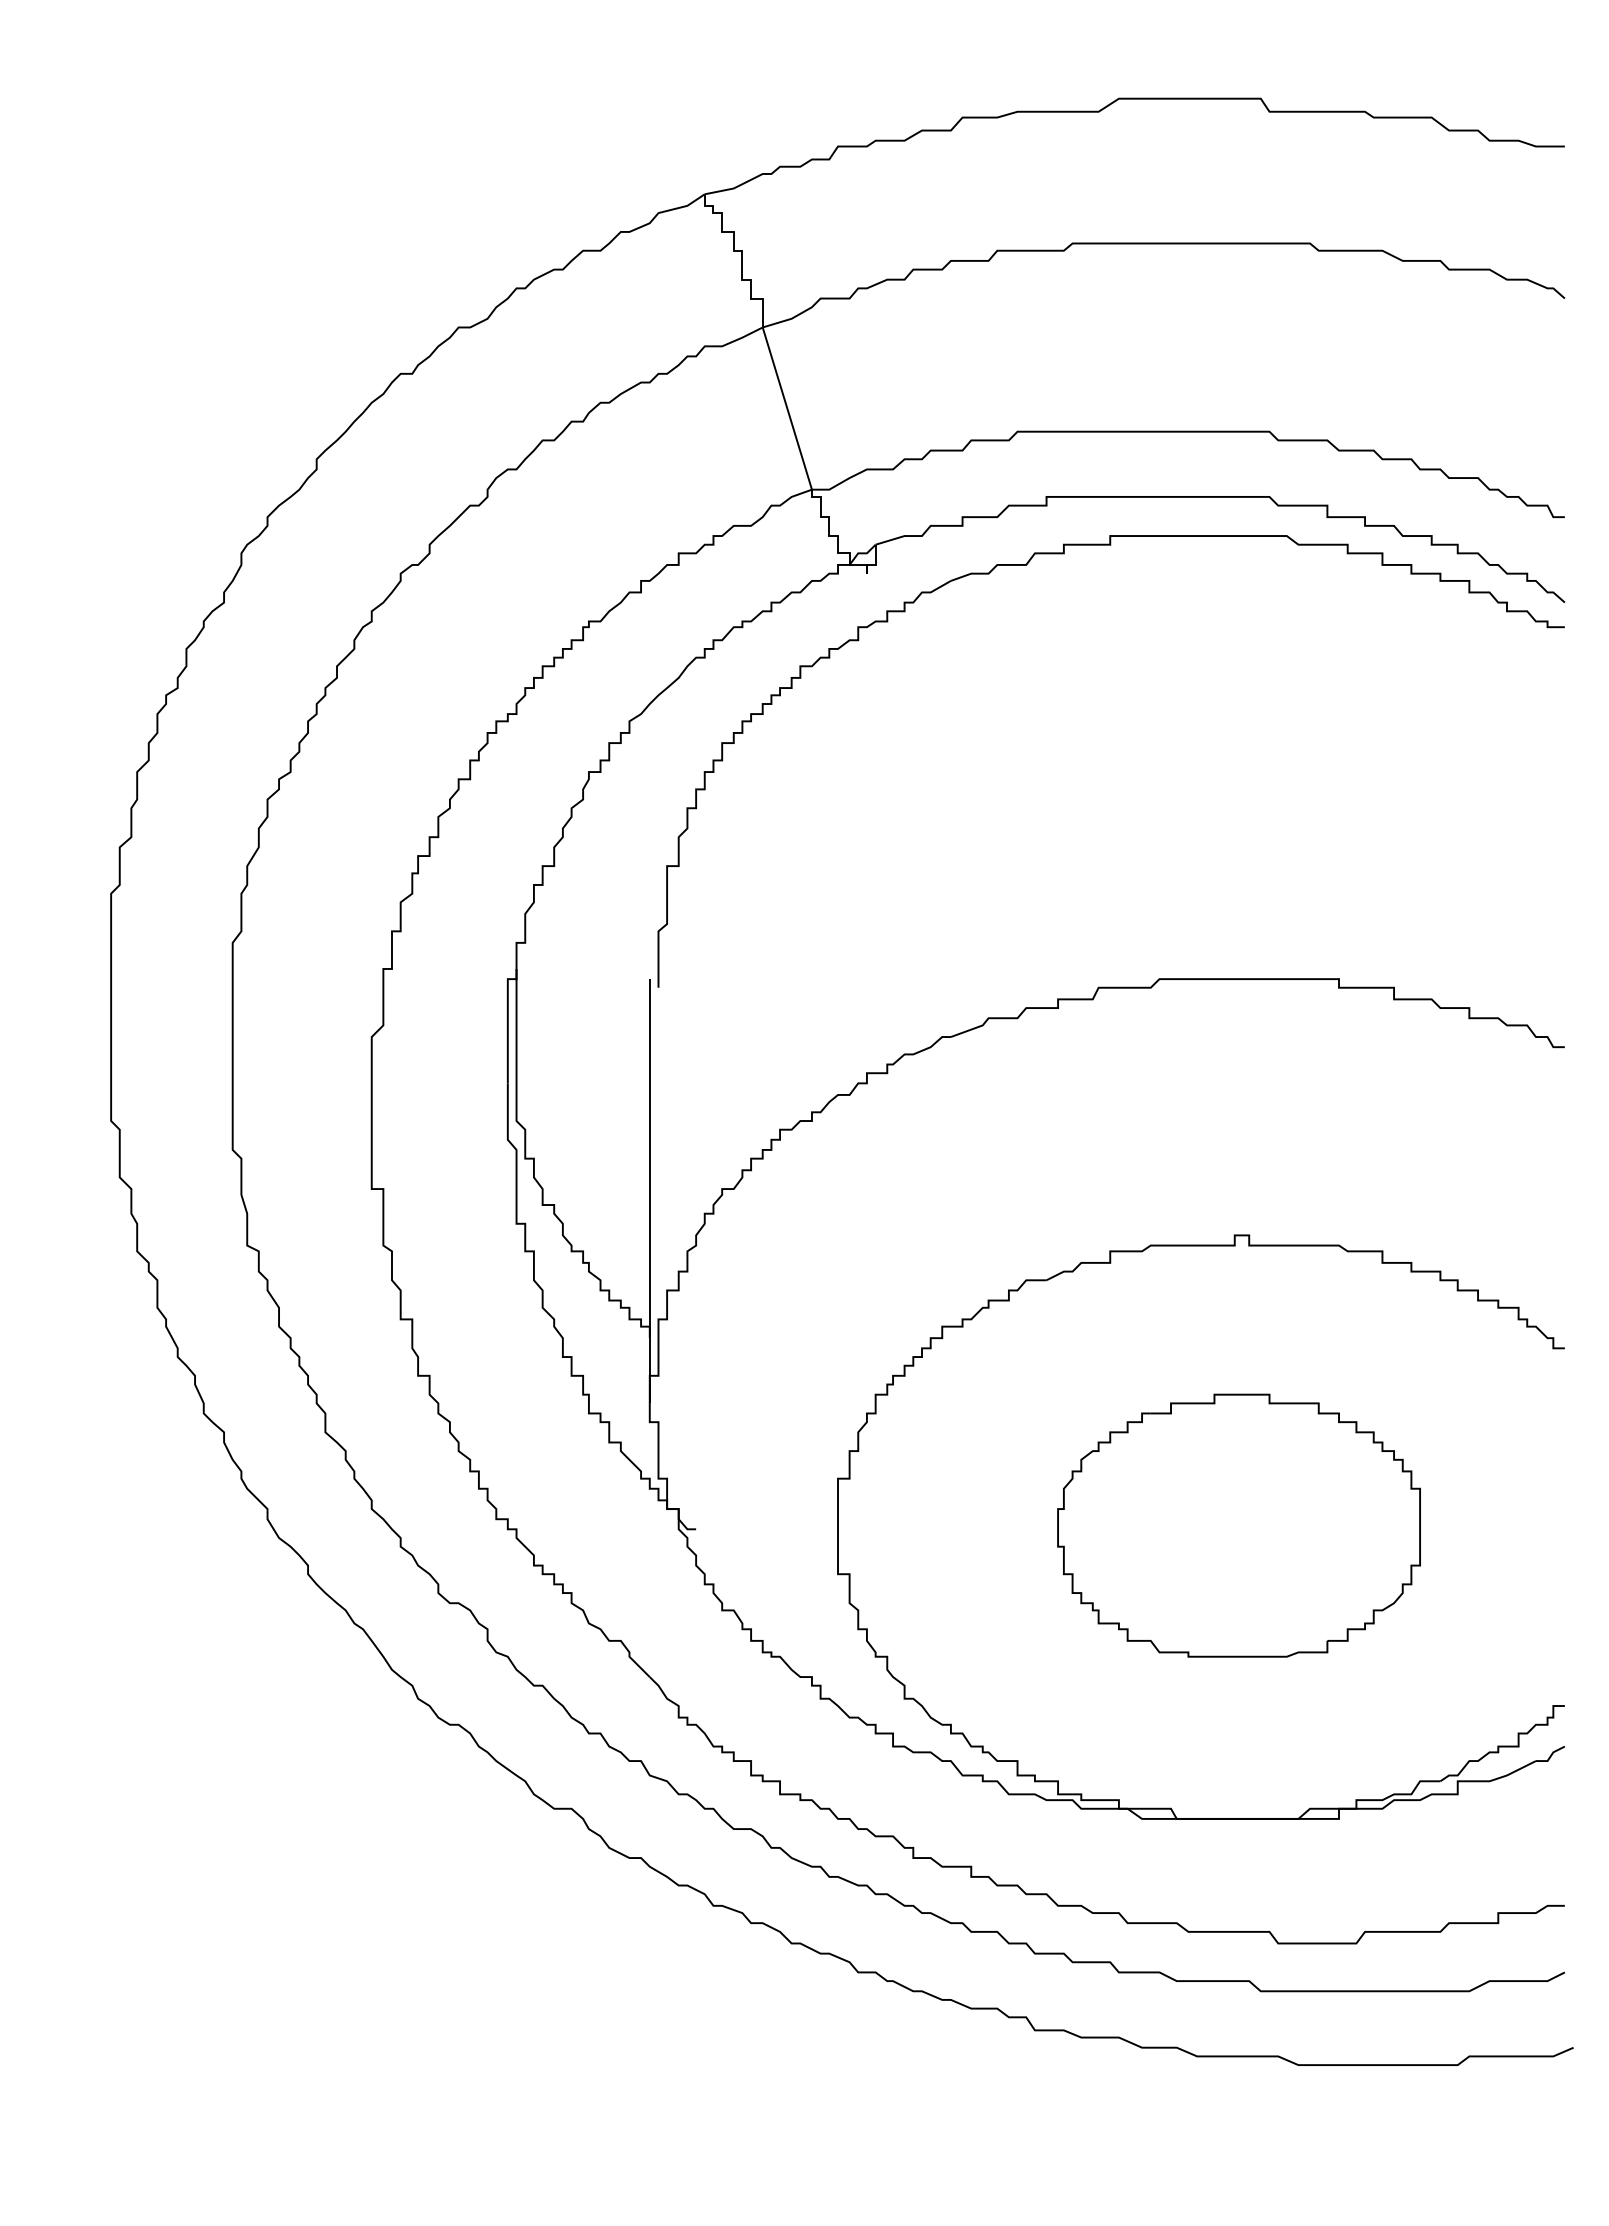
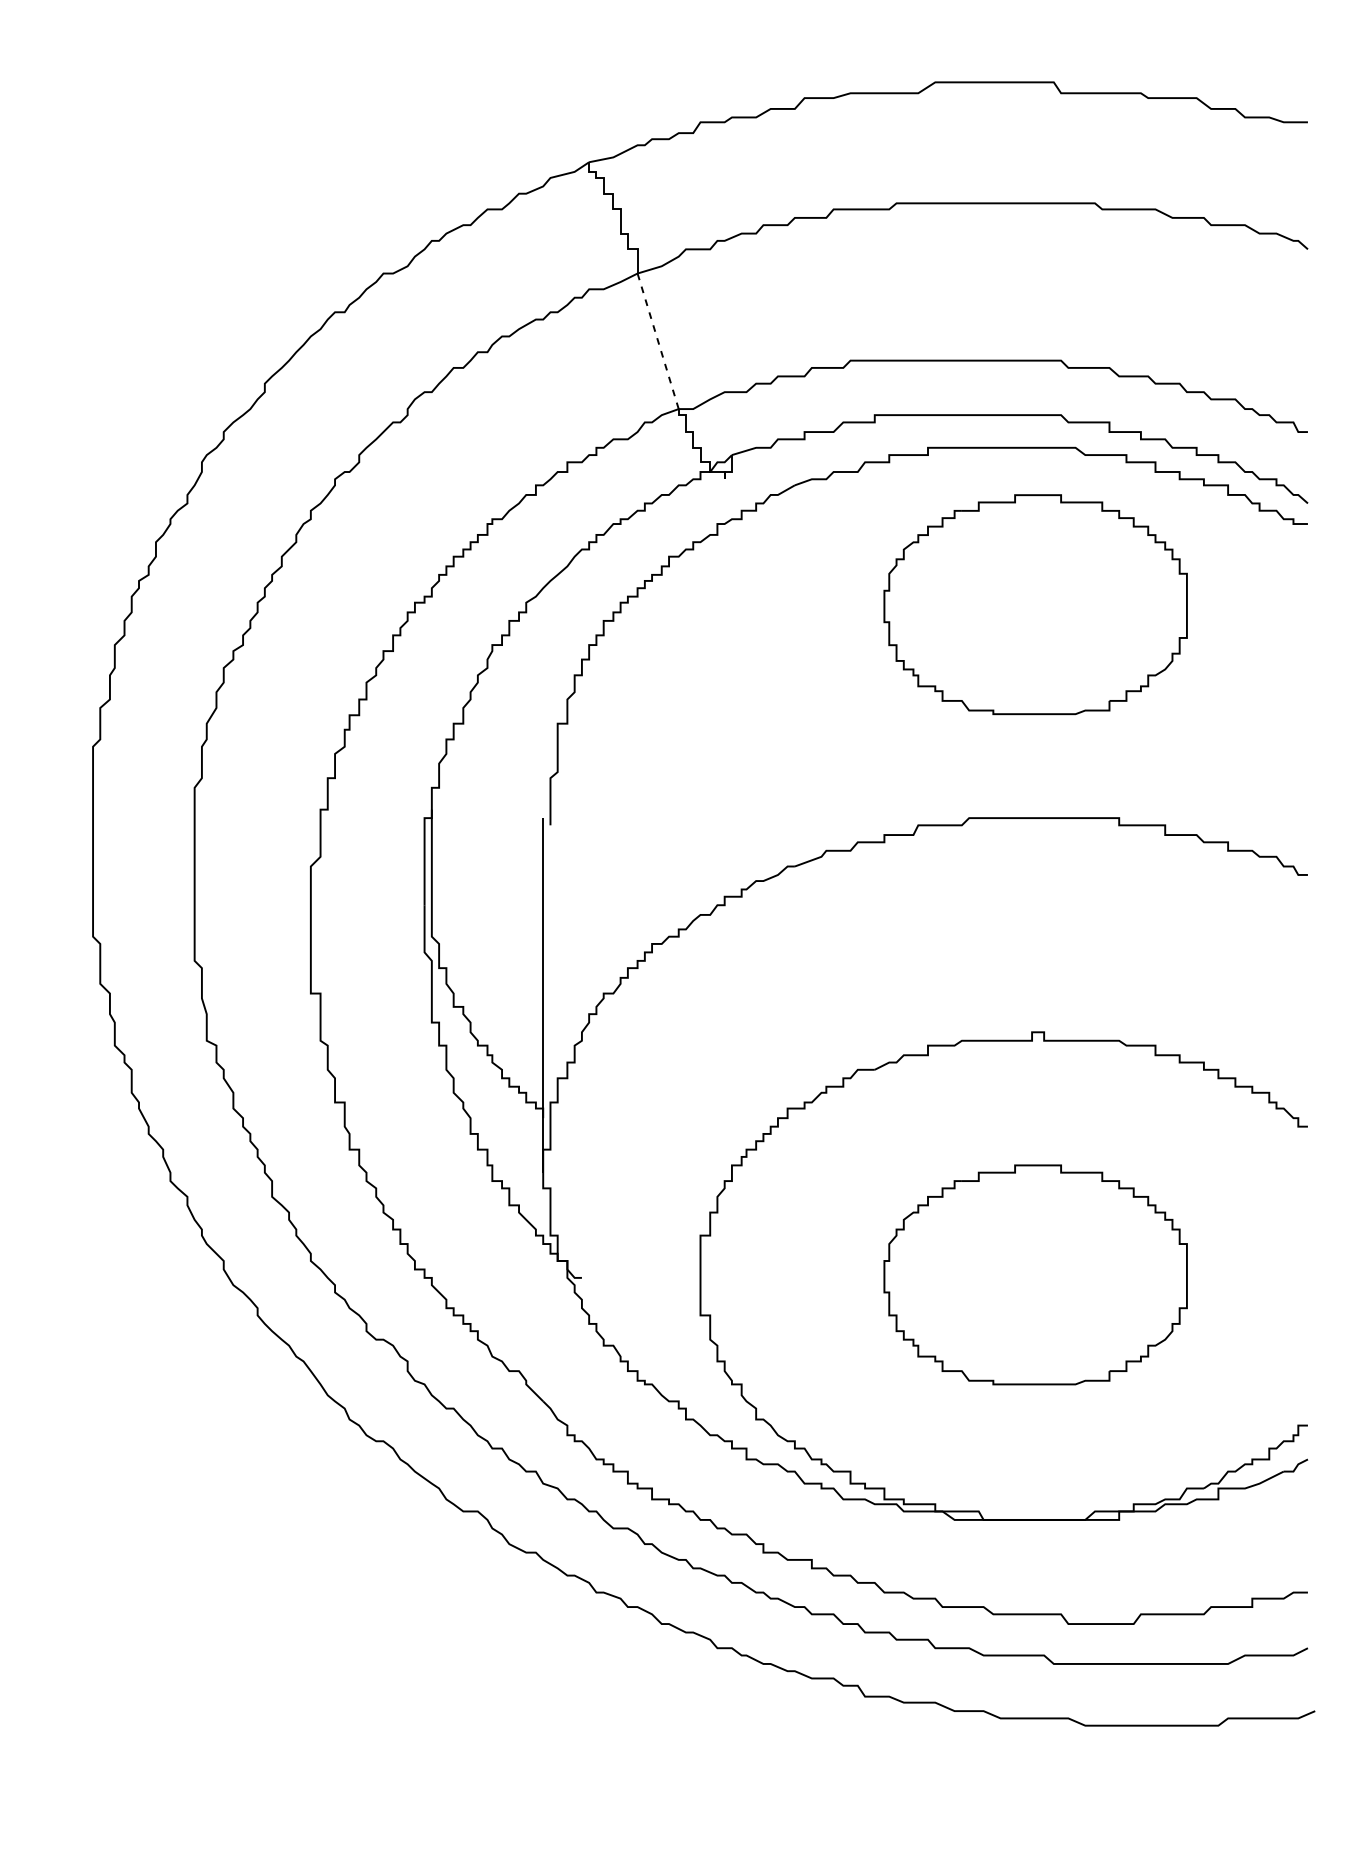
line: (787, 408) -> (658, 341), solid -> dashed
part: (1238, 723) -> (1035, 604), added

